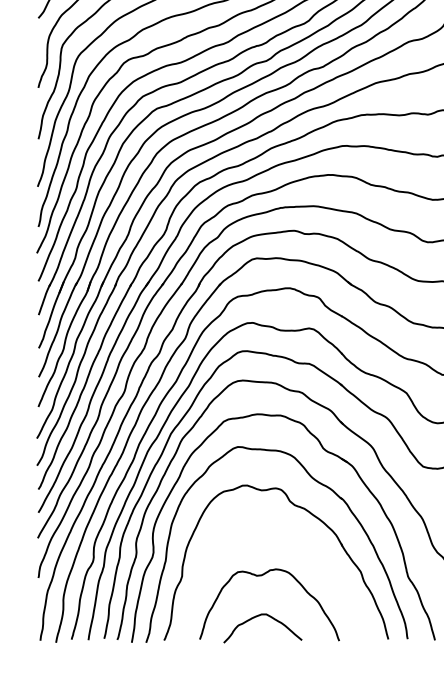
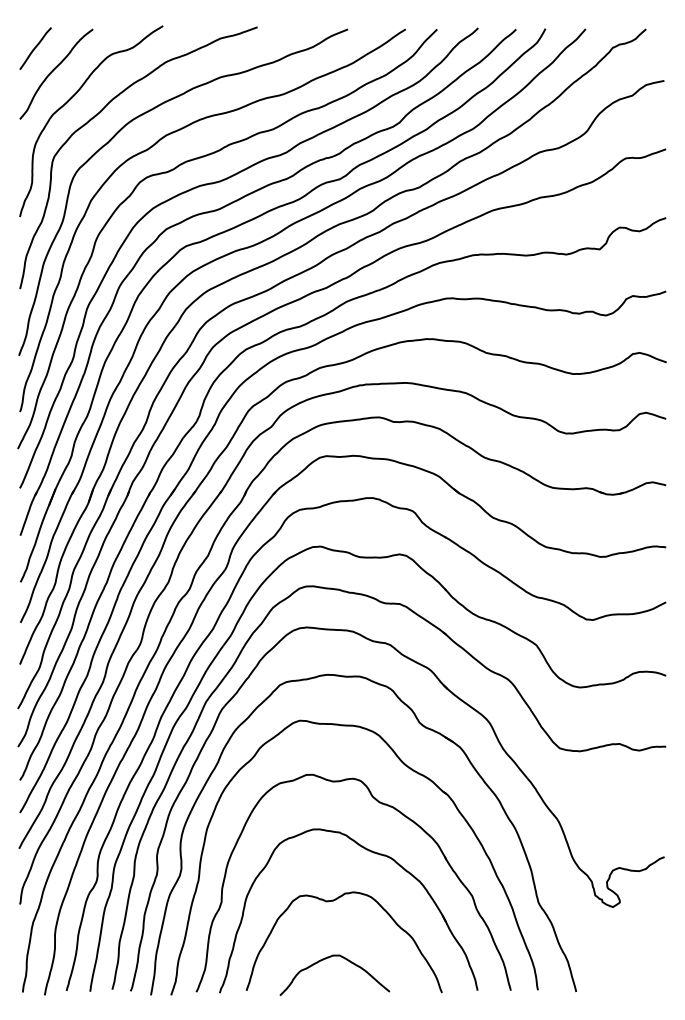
part: (290, 541) -> (373, 853), added

